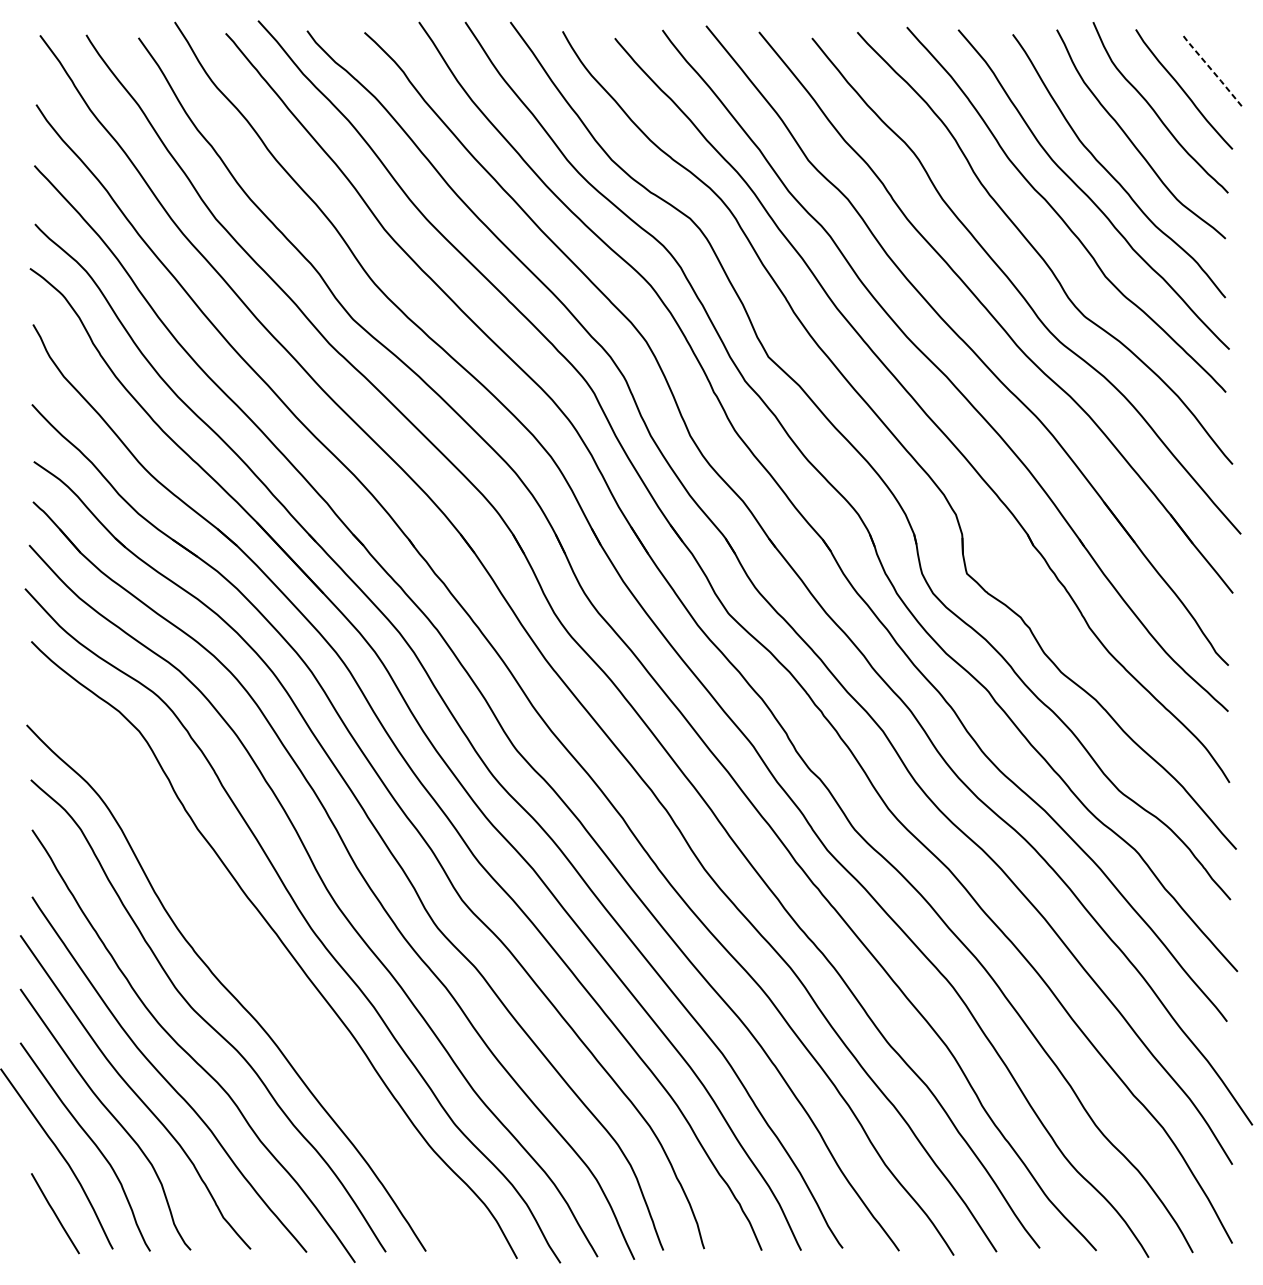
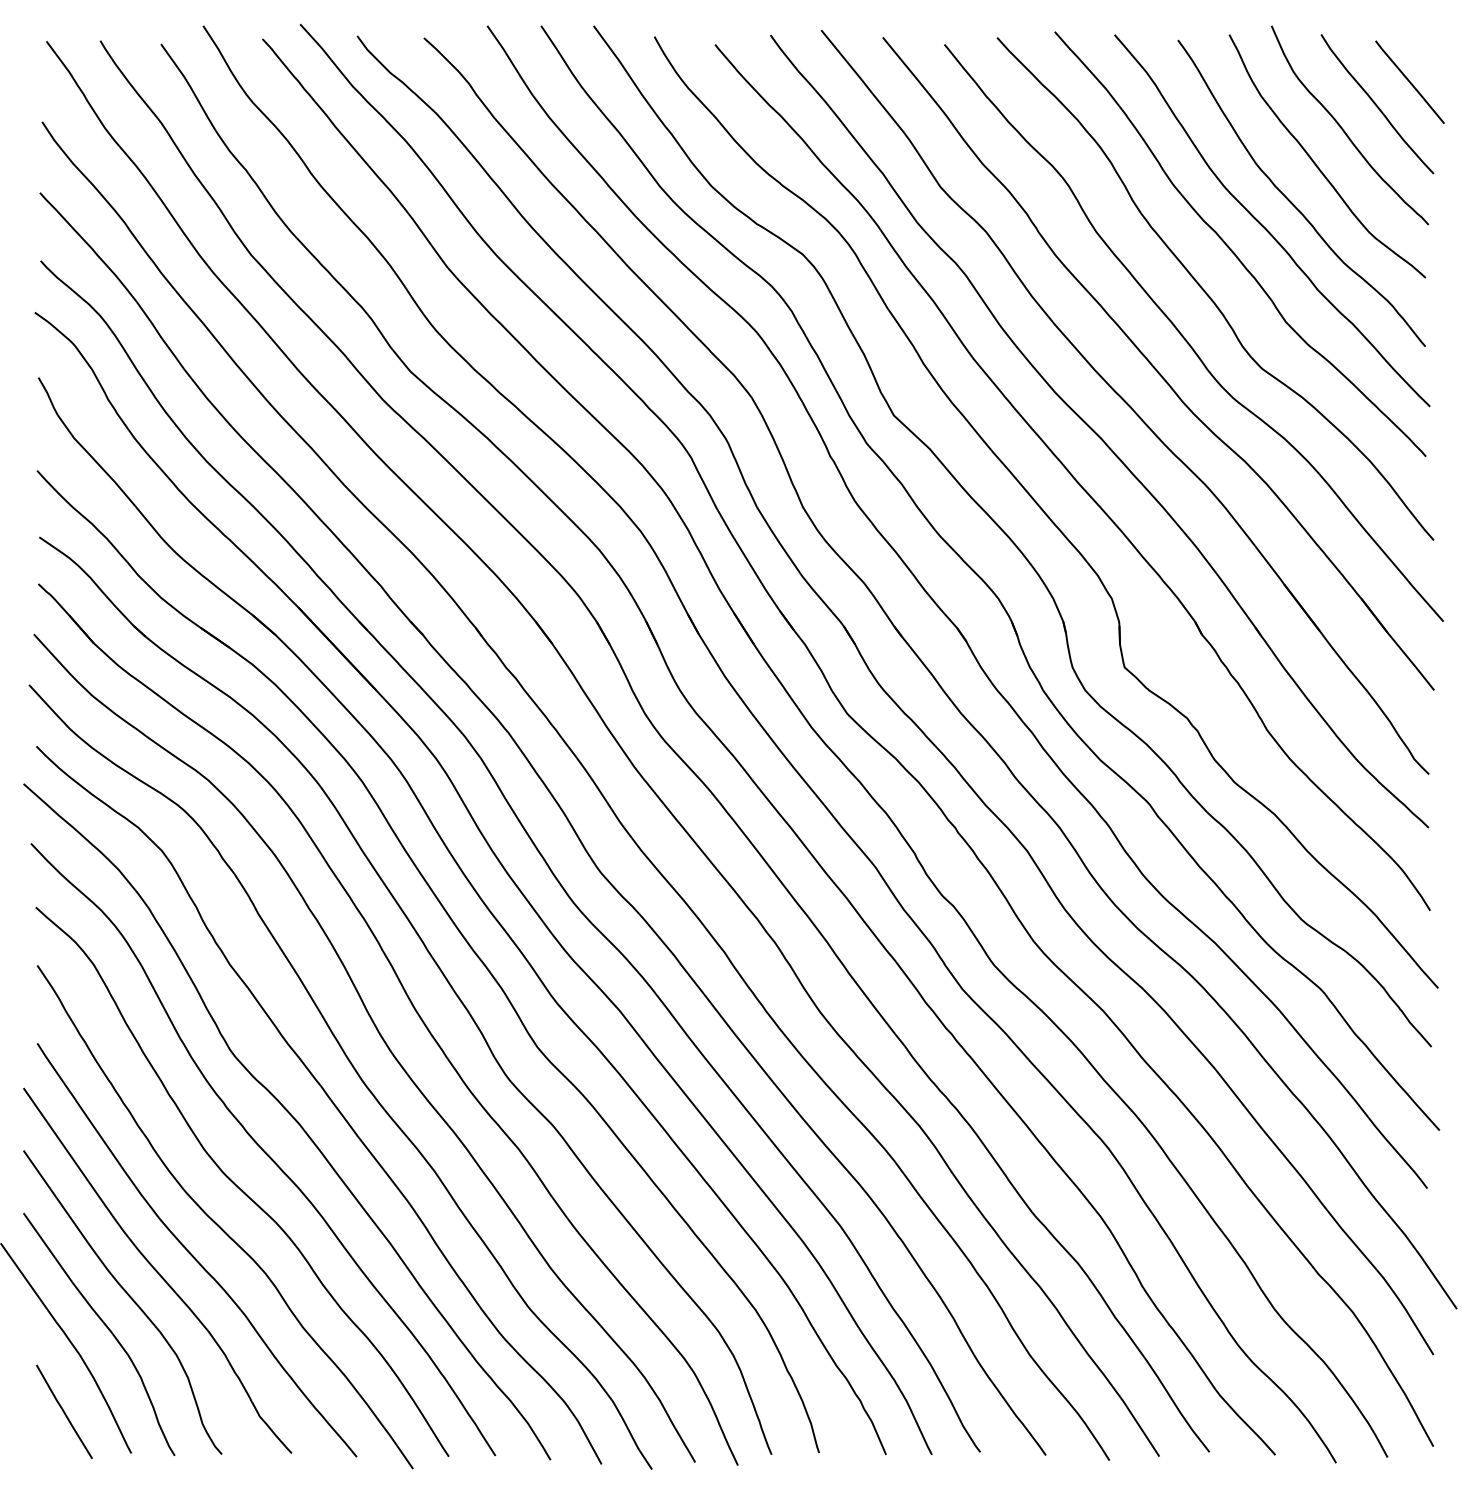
line: (1211, 69) -> (1409, 81), dashed -> solid
curve: (251, 961) -> (292, 1118), added

